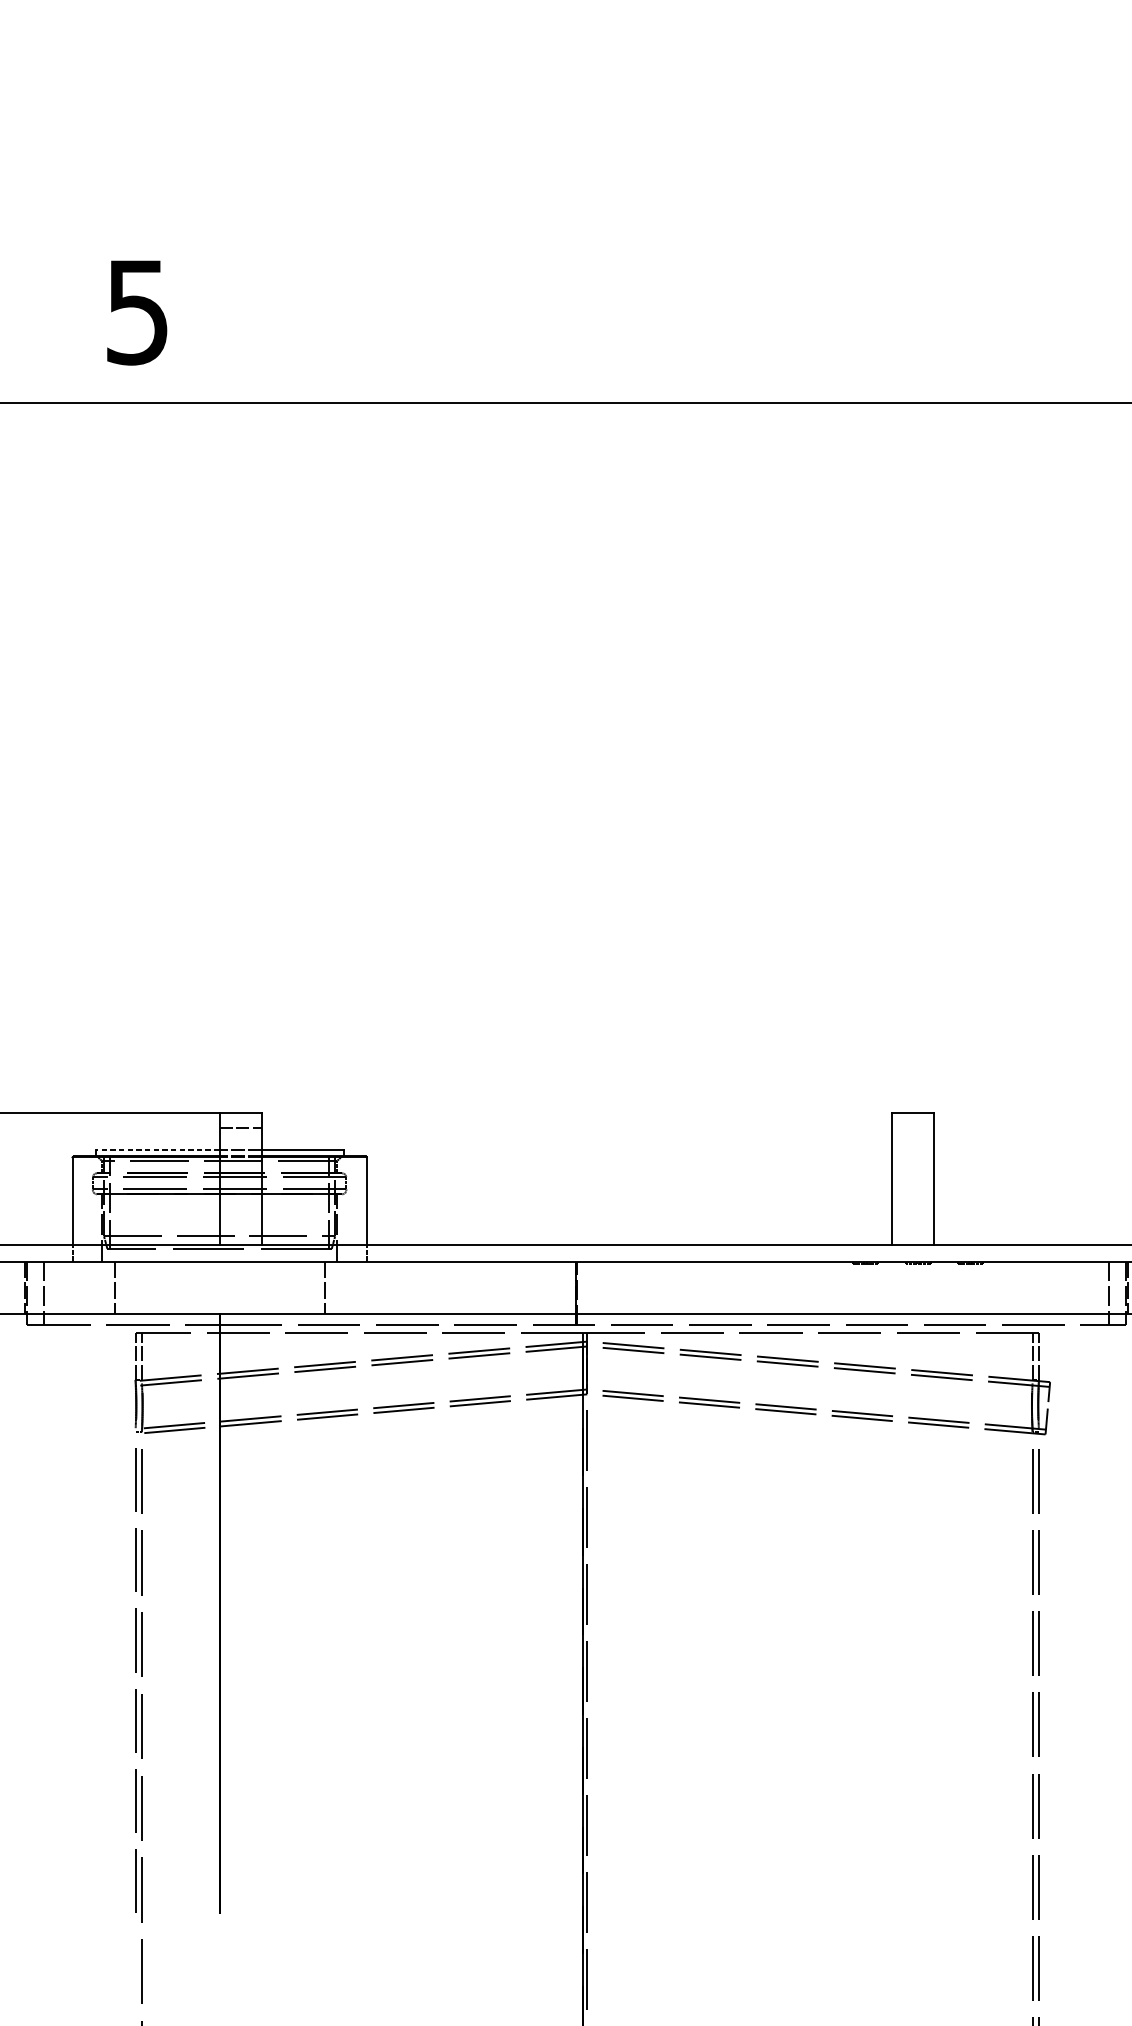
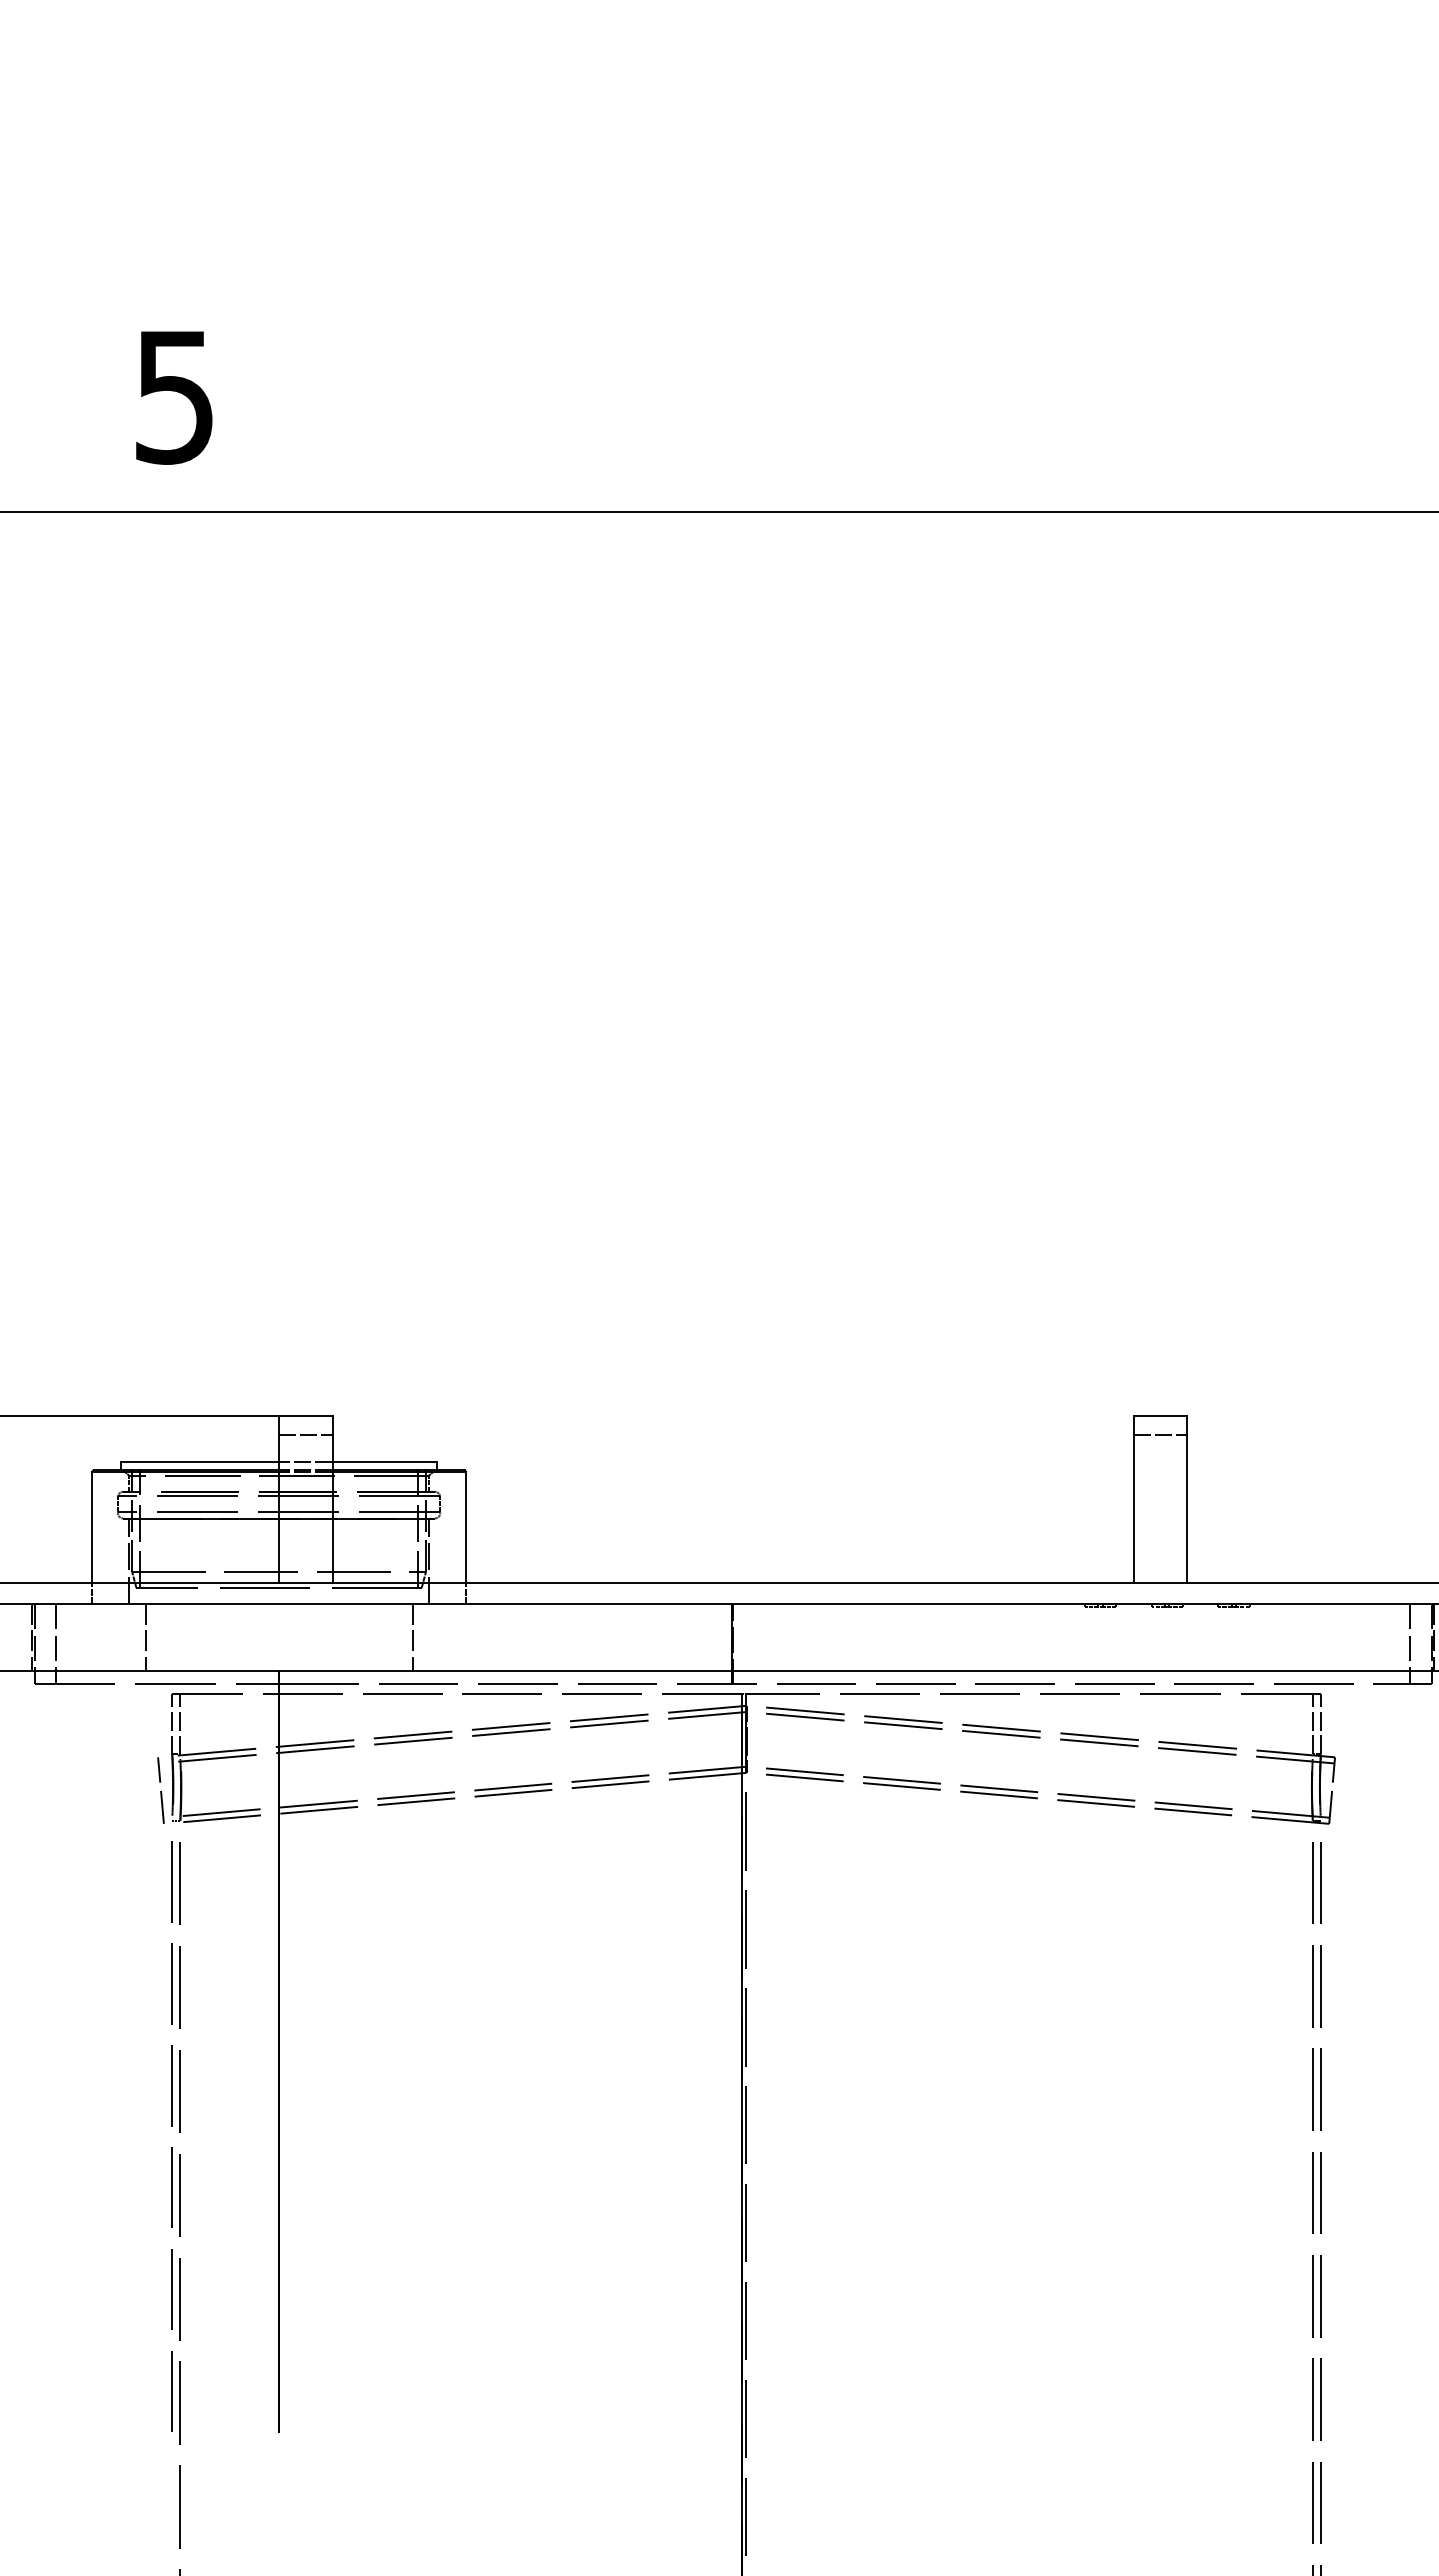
line: (912, 1128) -> (1160, 1434), added
line: (157, 1150) -> (200, 1462), dashed -> solid
line: (126, 1408) -> (160, 1790), added

